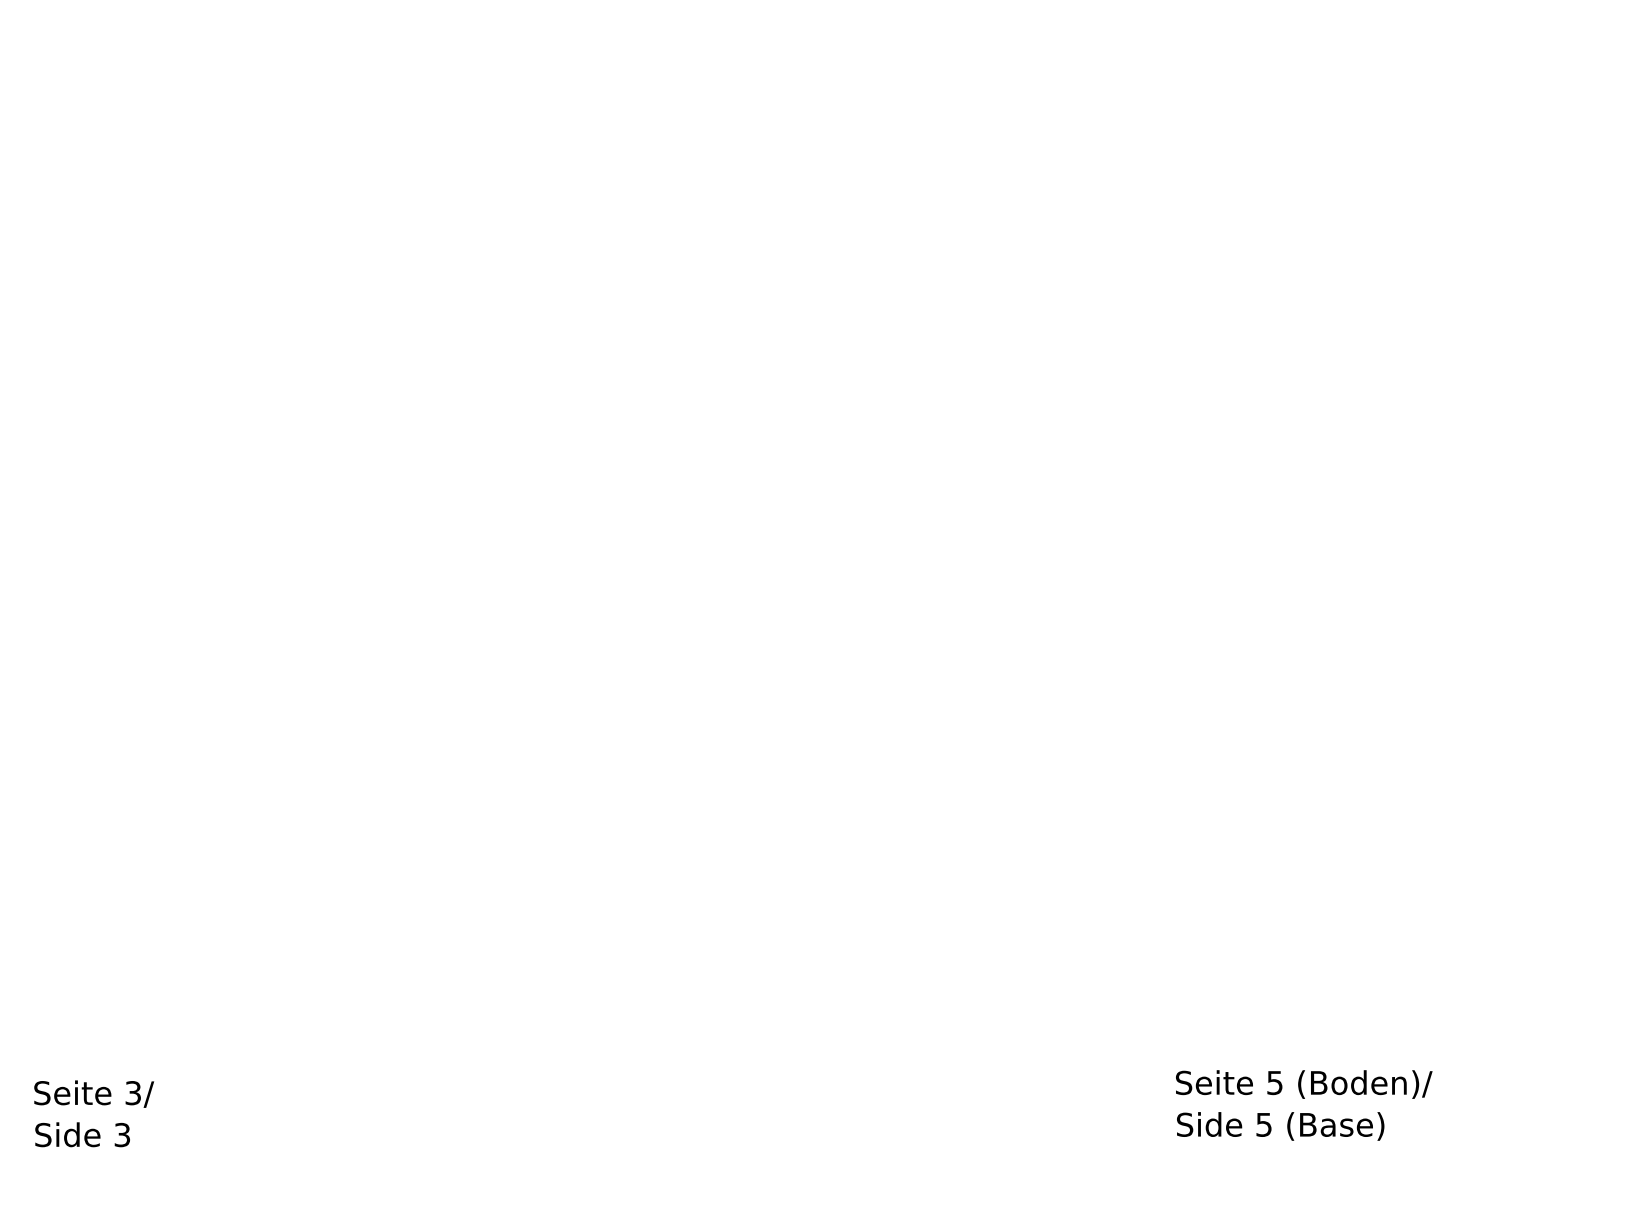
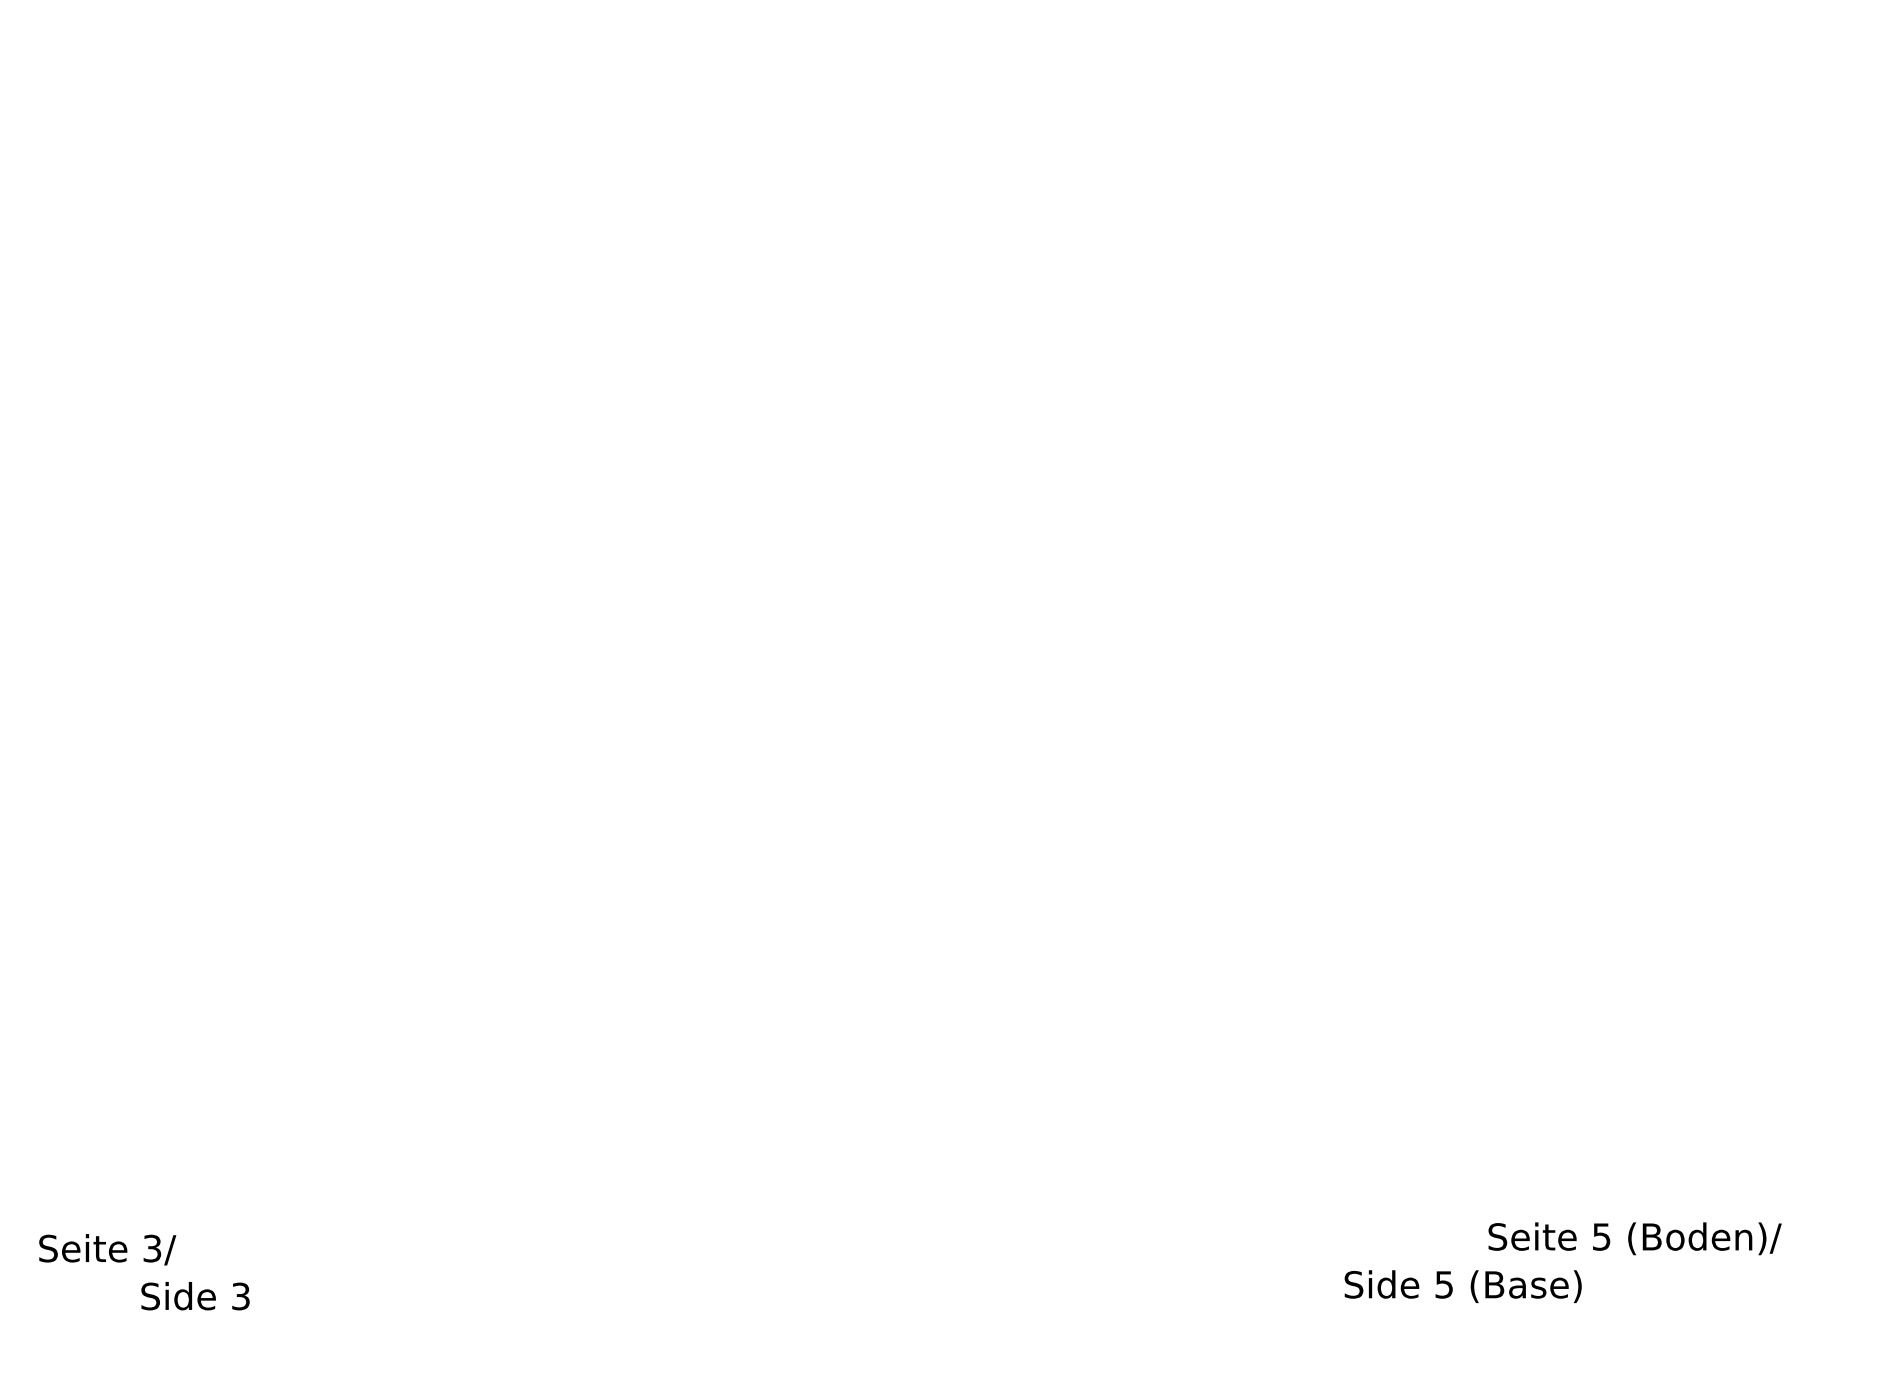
text: (1303, 1084) -> (1634, 1238), moved
text: (82, 1135) -> (195, 1296), moved

